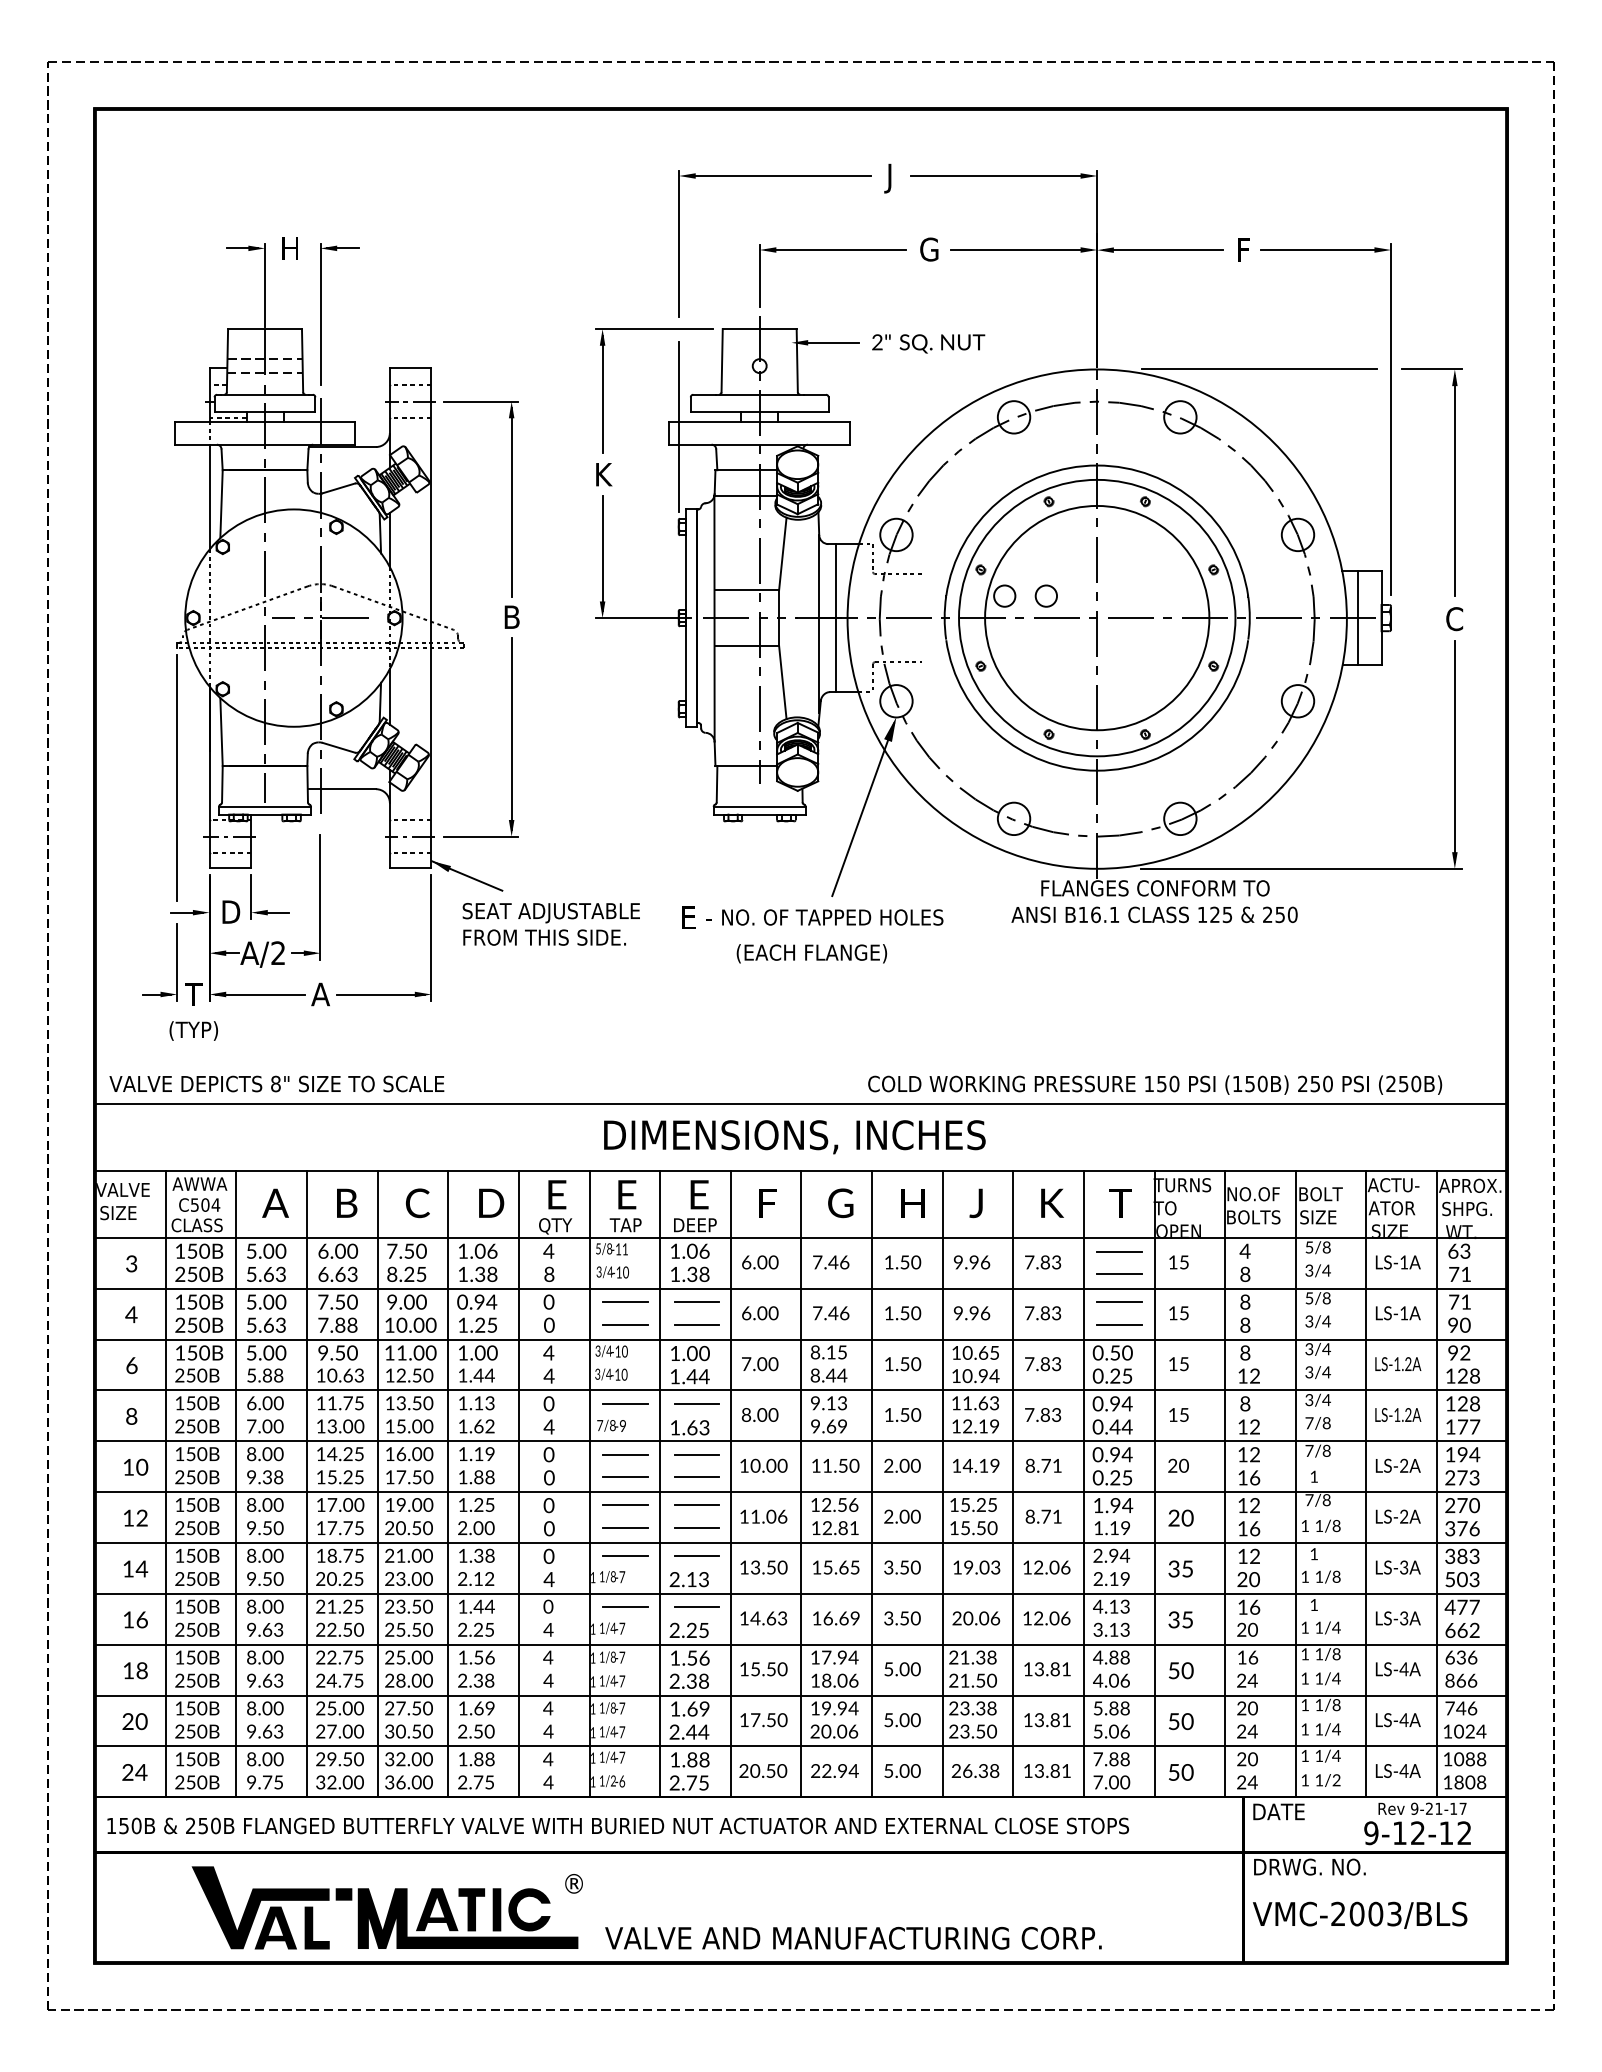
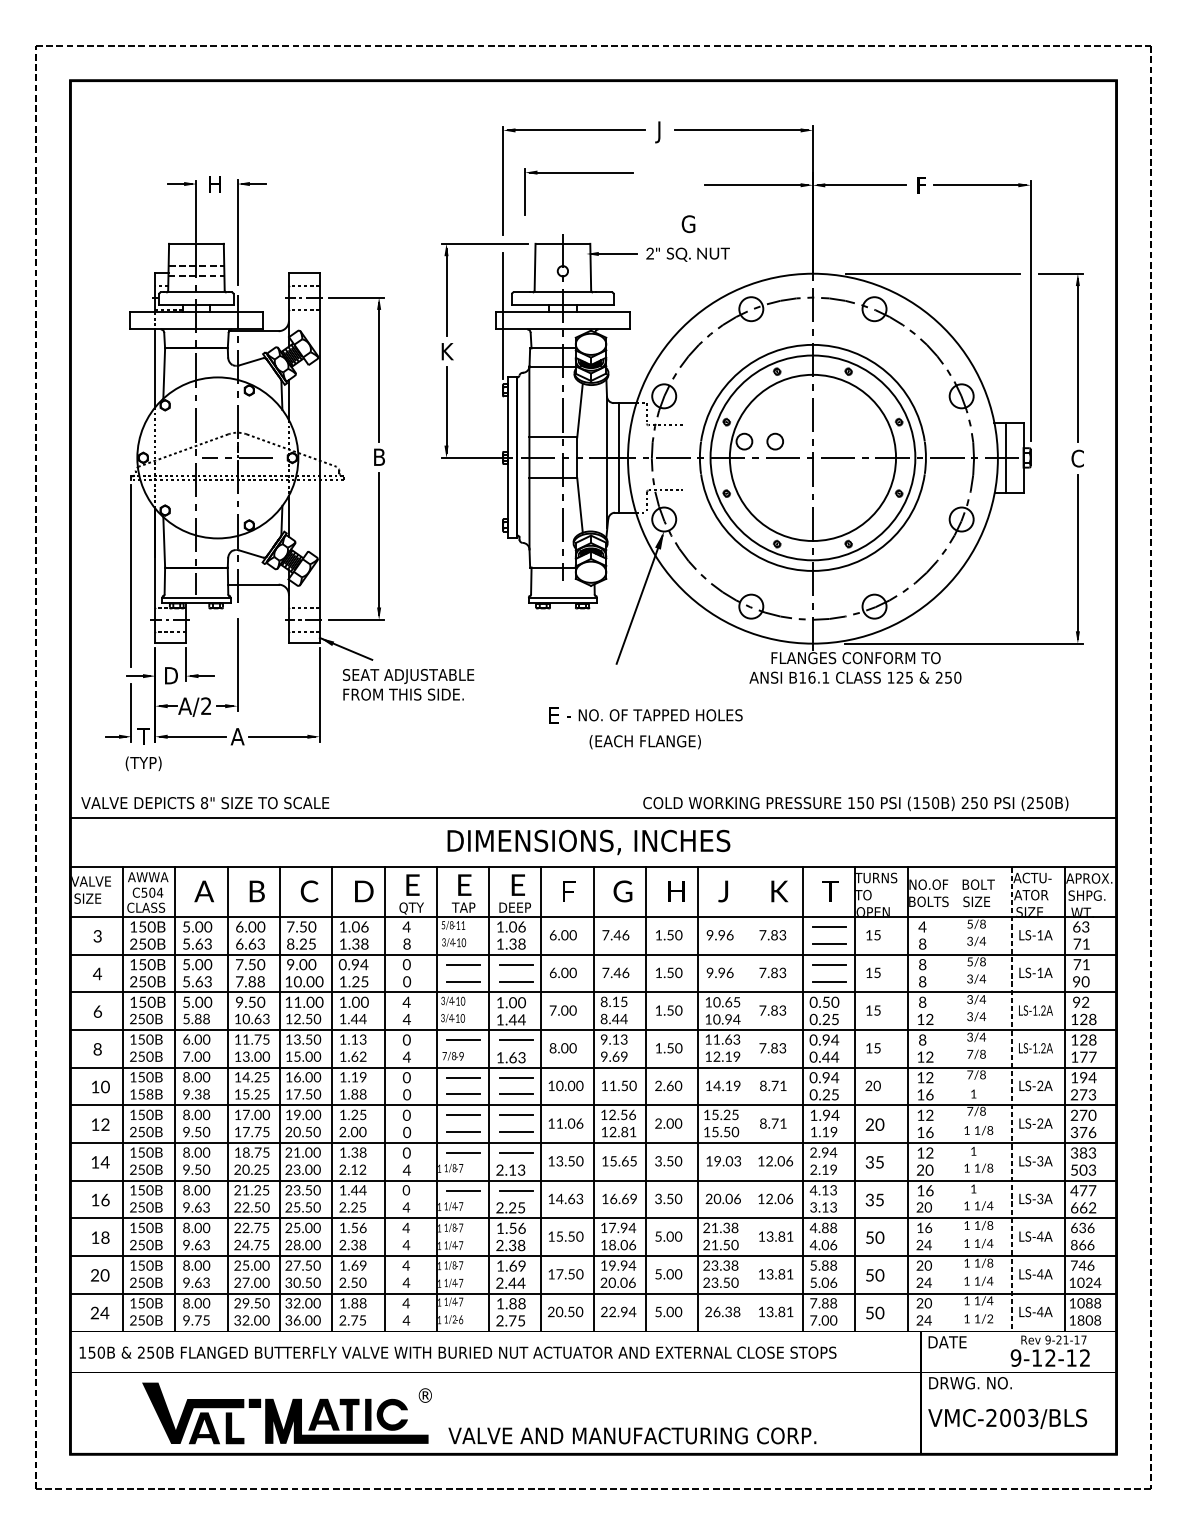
text: (929, 249) -> (688, 224), moved
part: (832, 250) -> (579, 173), moved
text: (812, 934) -> (645, 727), moved
text: (904, 1464) -> (670, 1084), 2.00 -> 2.60
text: (191, 1477) -> (141, 1094), 250B -> 158B
line: (1013, 1483) -> (750, 1099), removed
line: (1295, 1483) -> (959, 1099), removed
line: (1366, 1484) -> (1012, 1099), solid -> dashed

